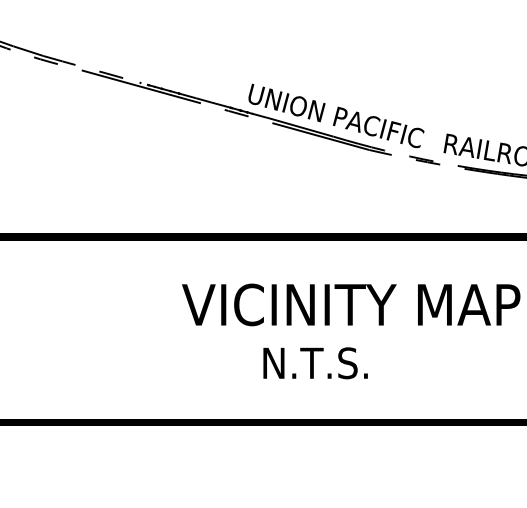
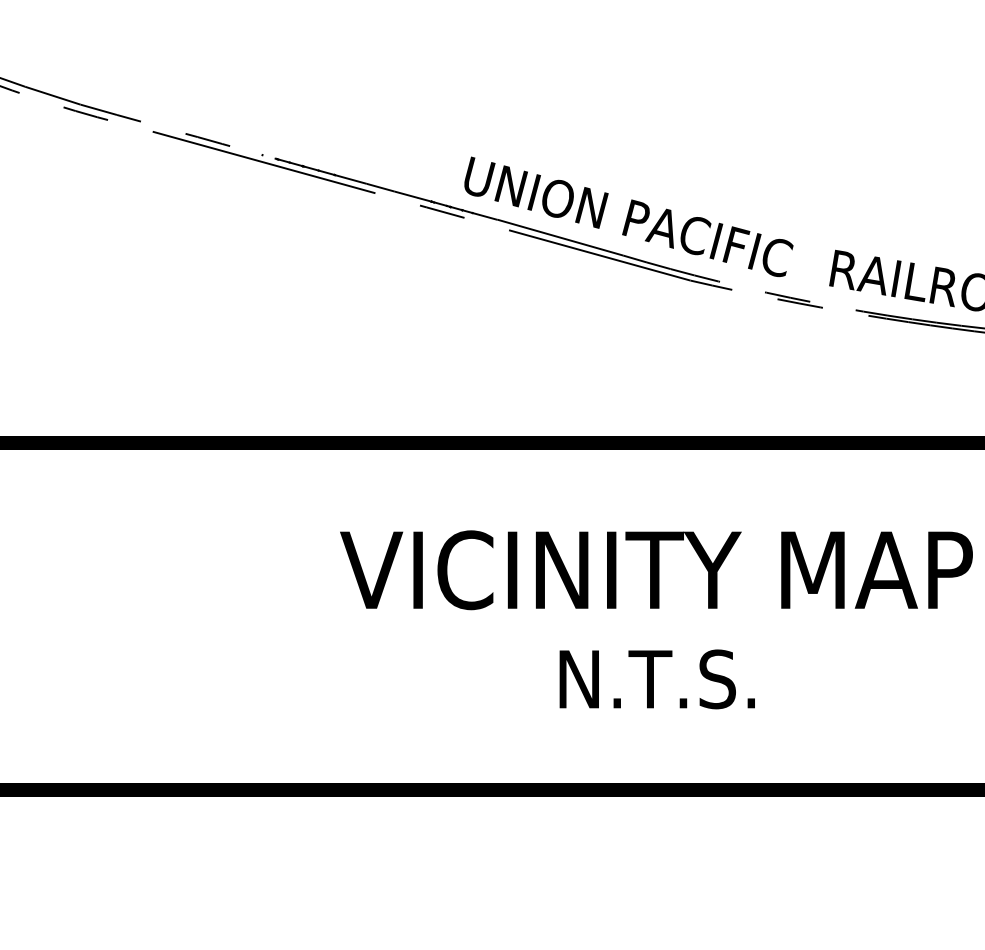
text: (315, 363) -> (657, 679), moved

